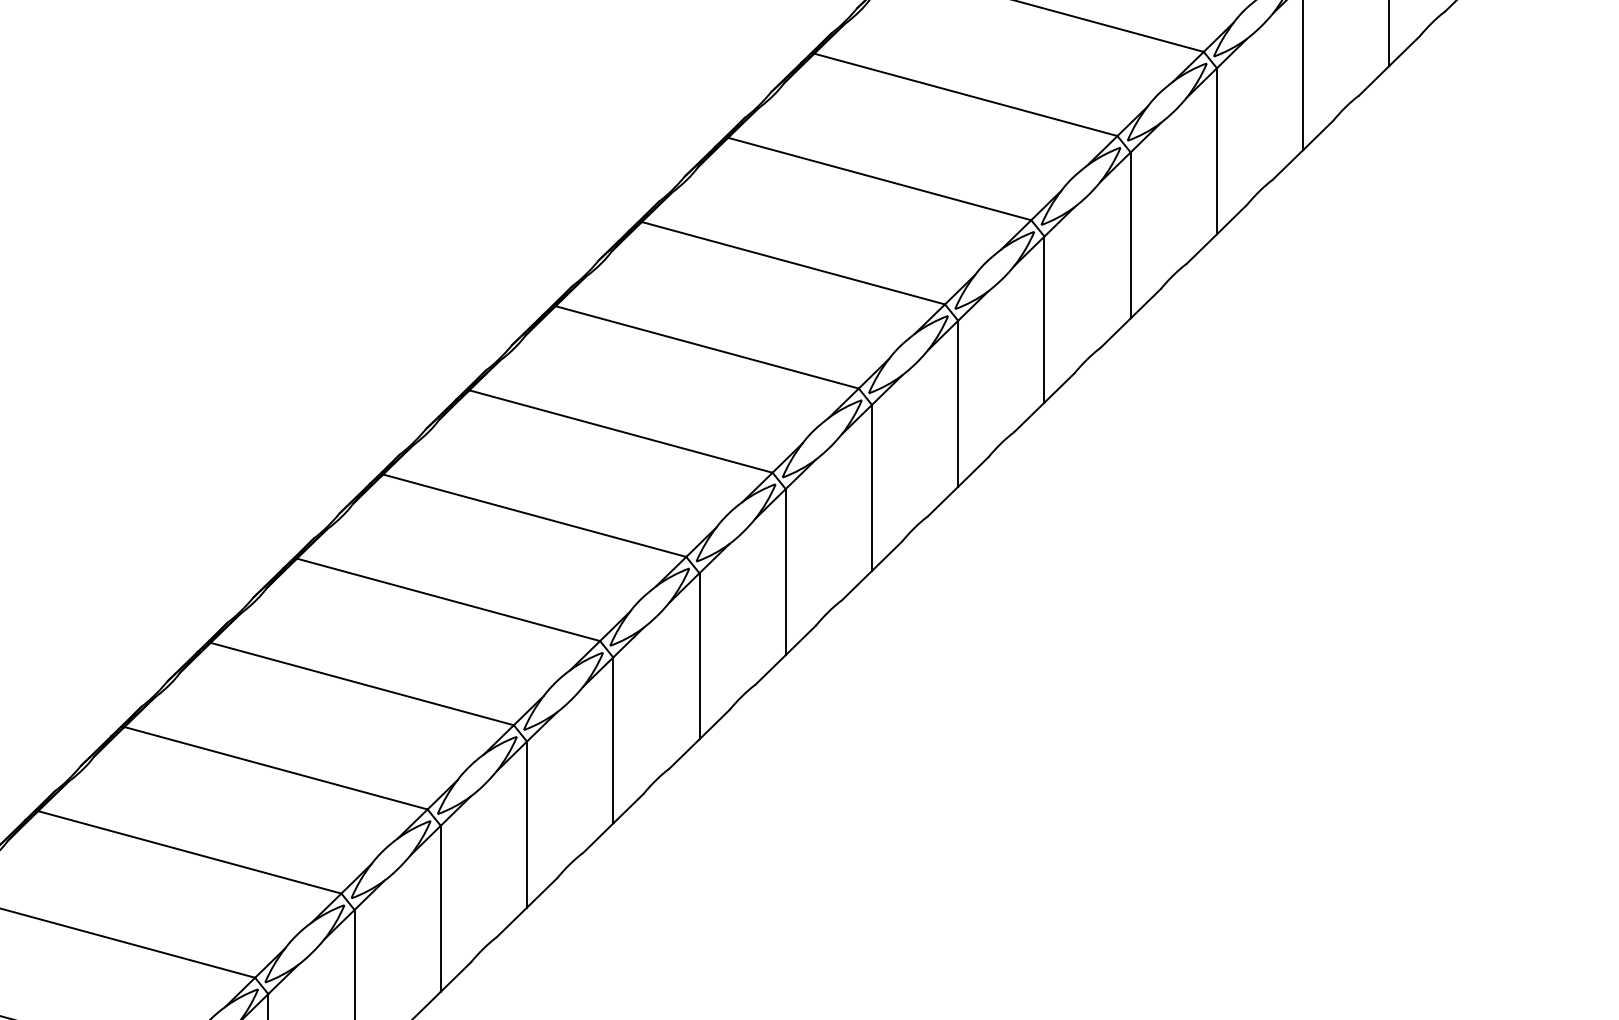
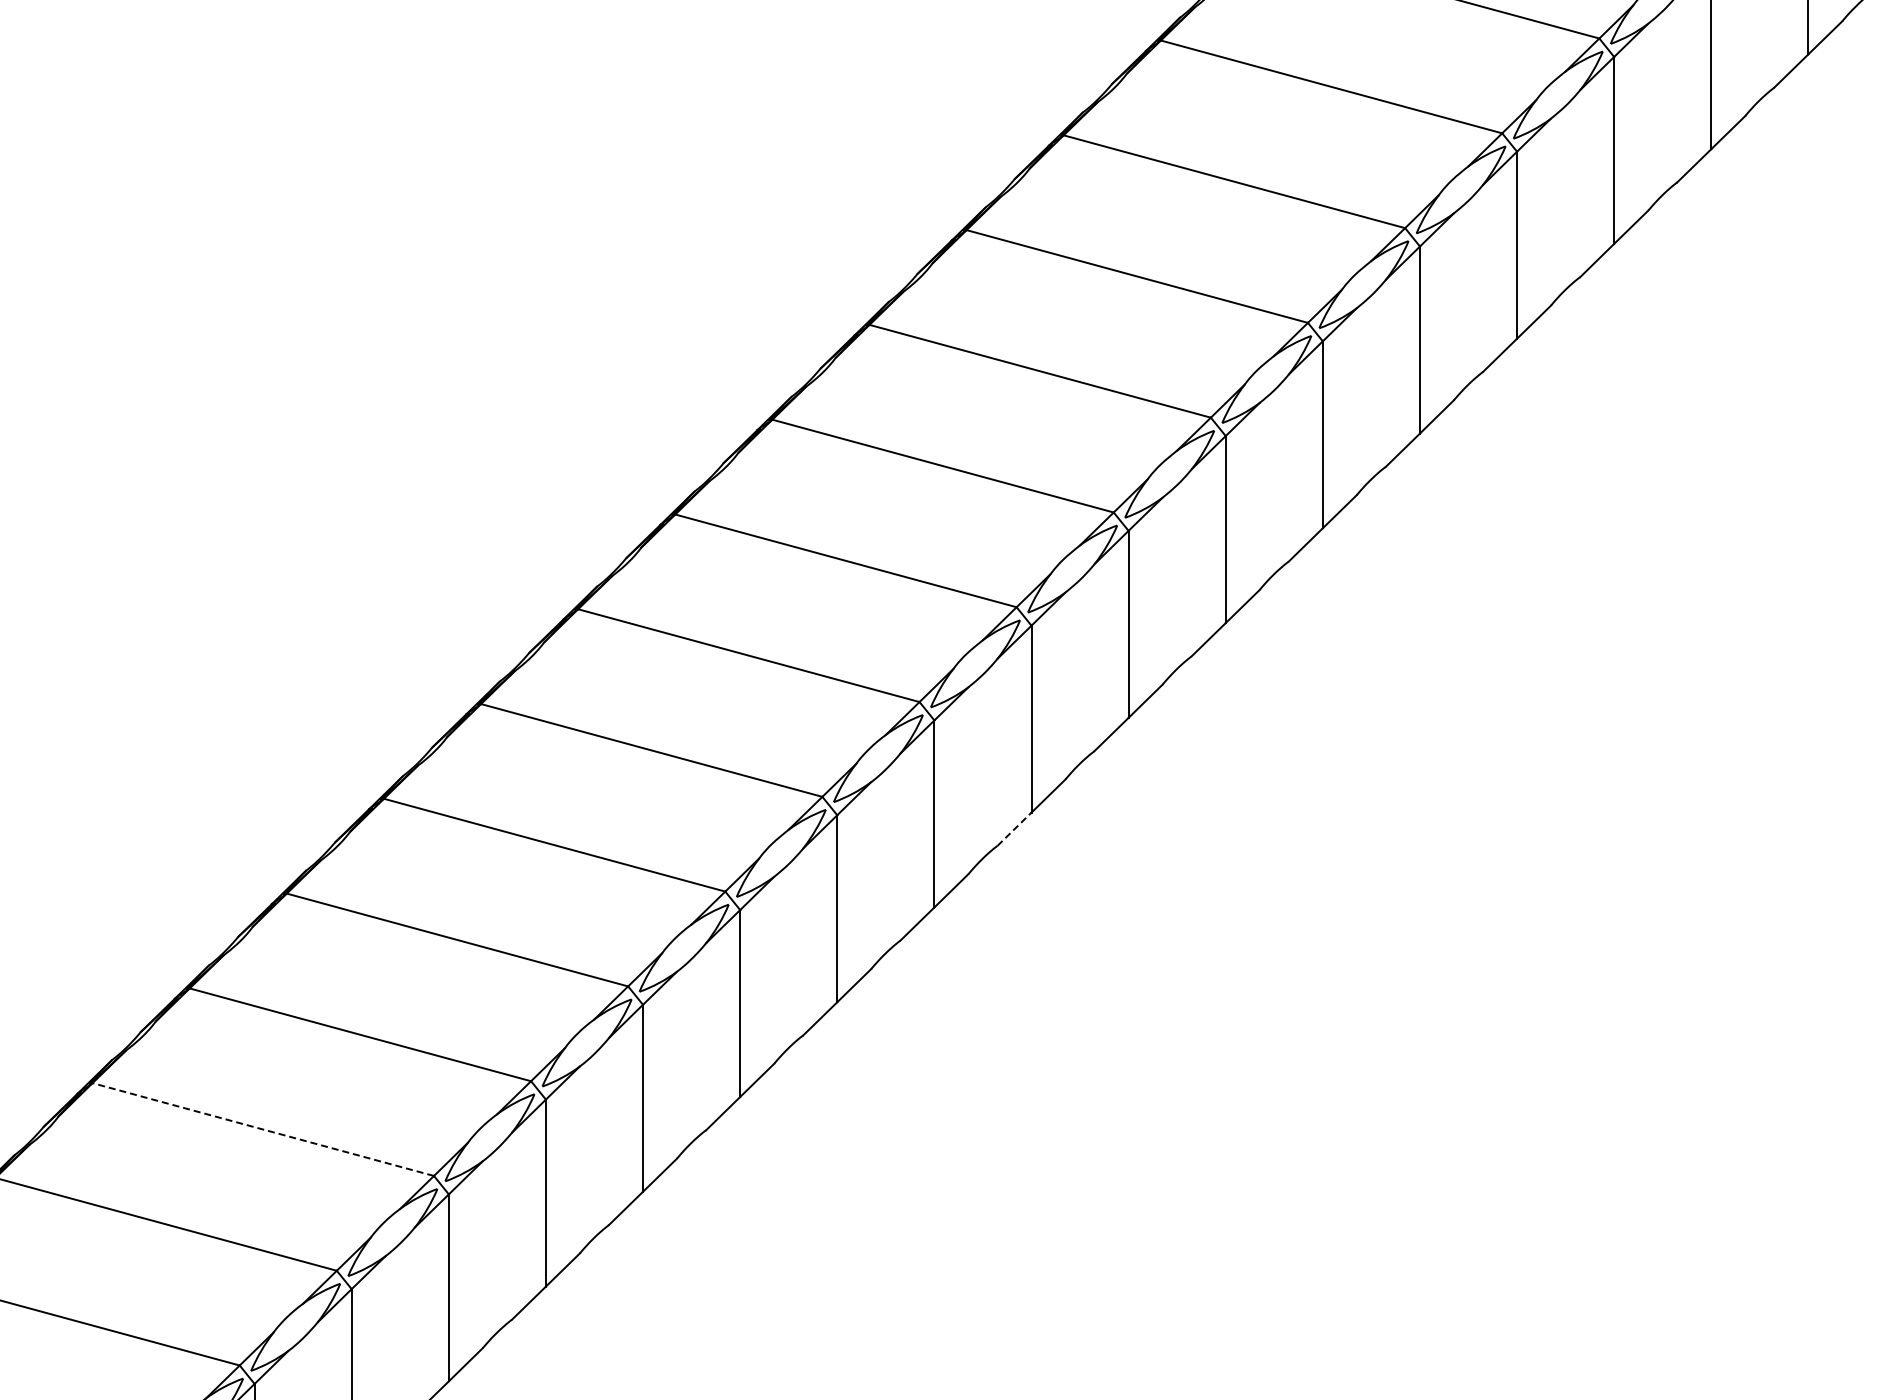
line: (856, 585) -> (1014, 829), solid -> dashed
line: (190, 852) -> (263, 1129), solid -> dashed

